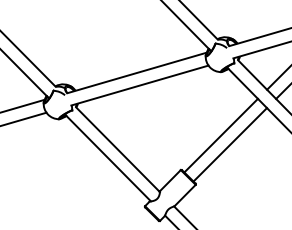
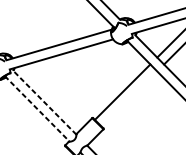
line: (229, 144) -> (128, 98), removed
line: (118, 149) -> (45, 102), solid -> dashed
line: (108, 158) -> (37, 109), solid -> dashed

